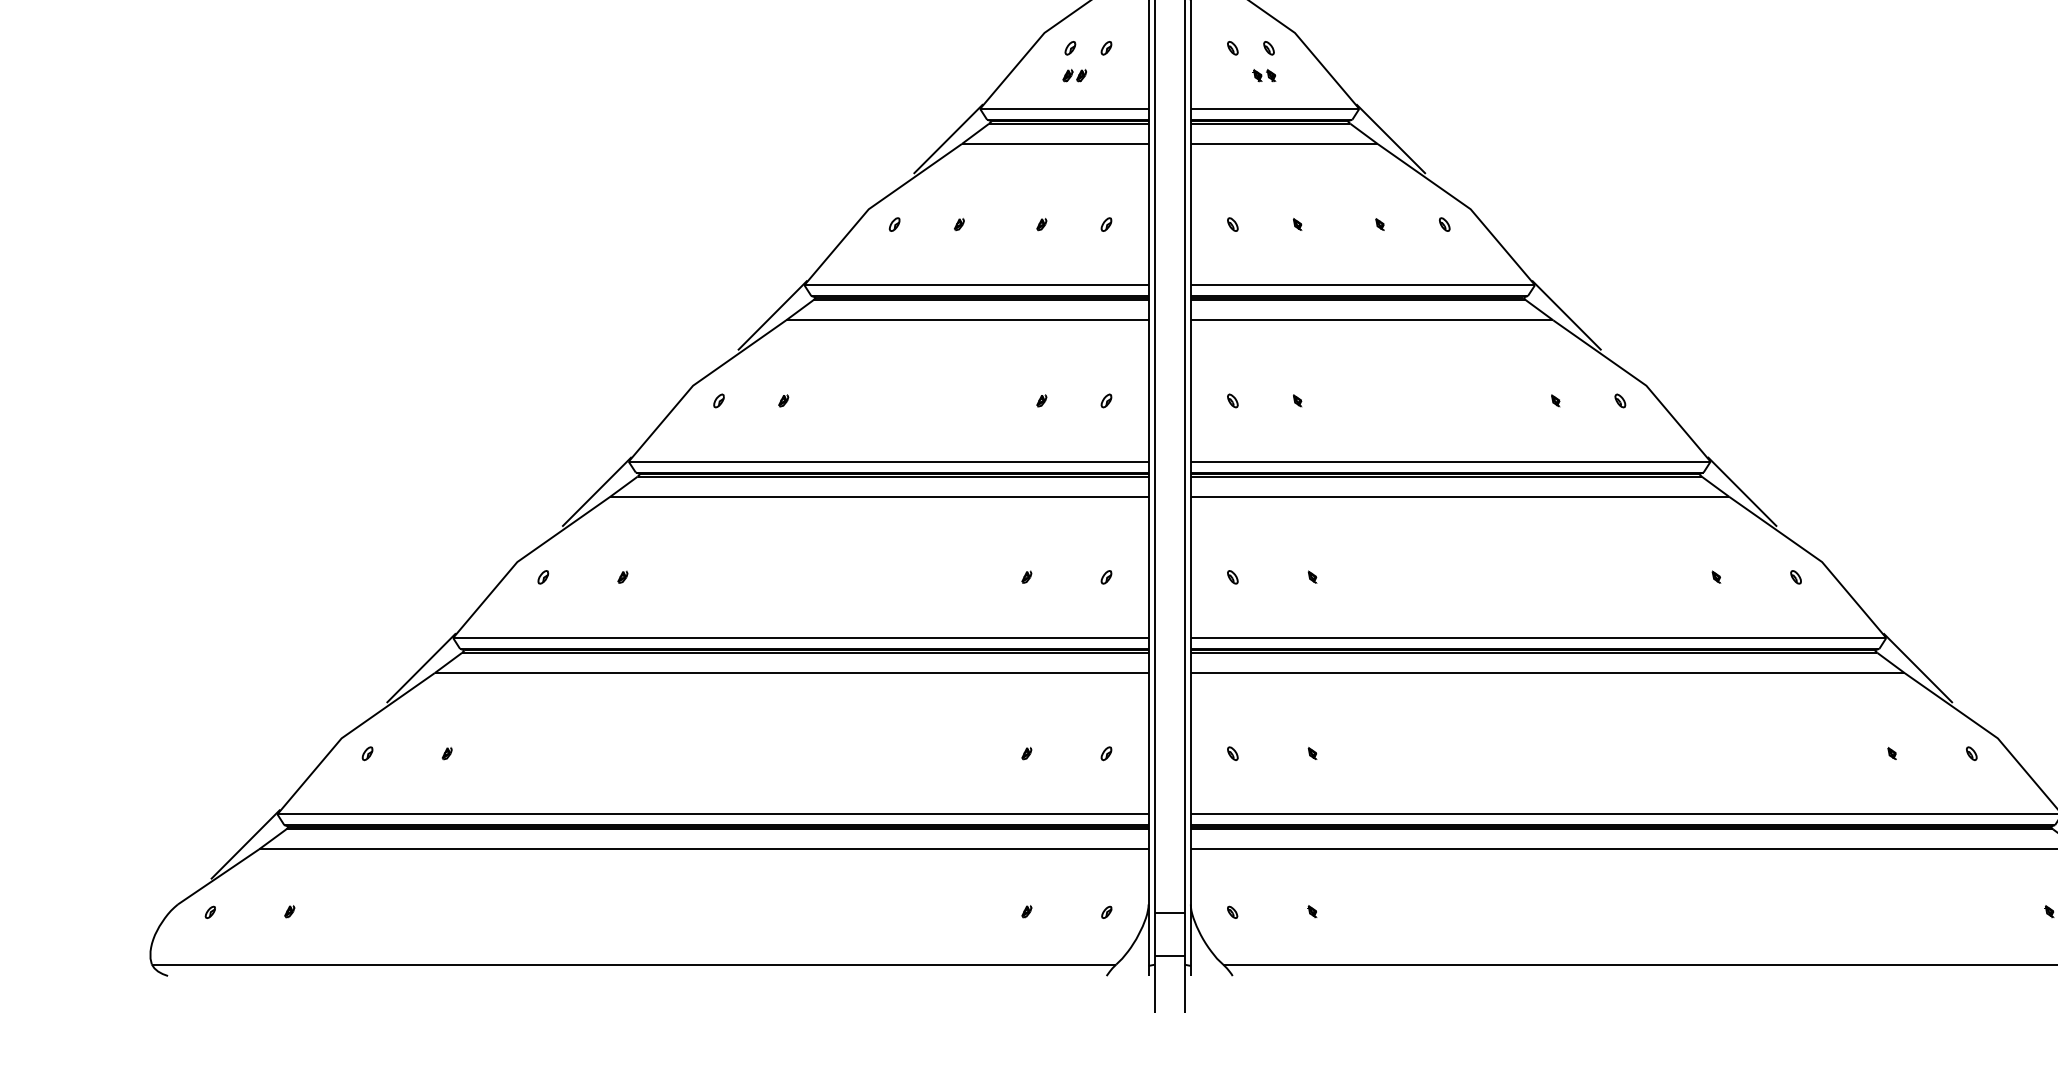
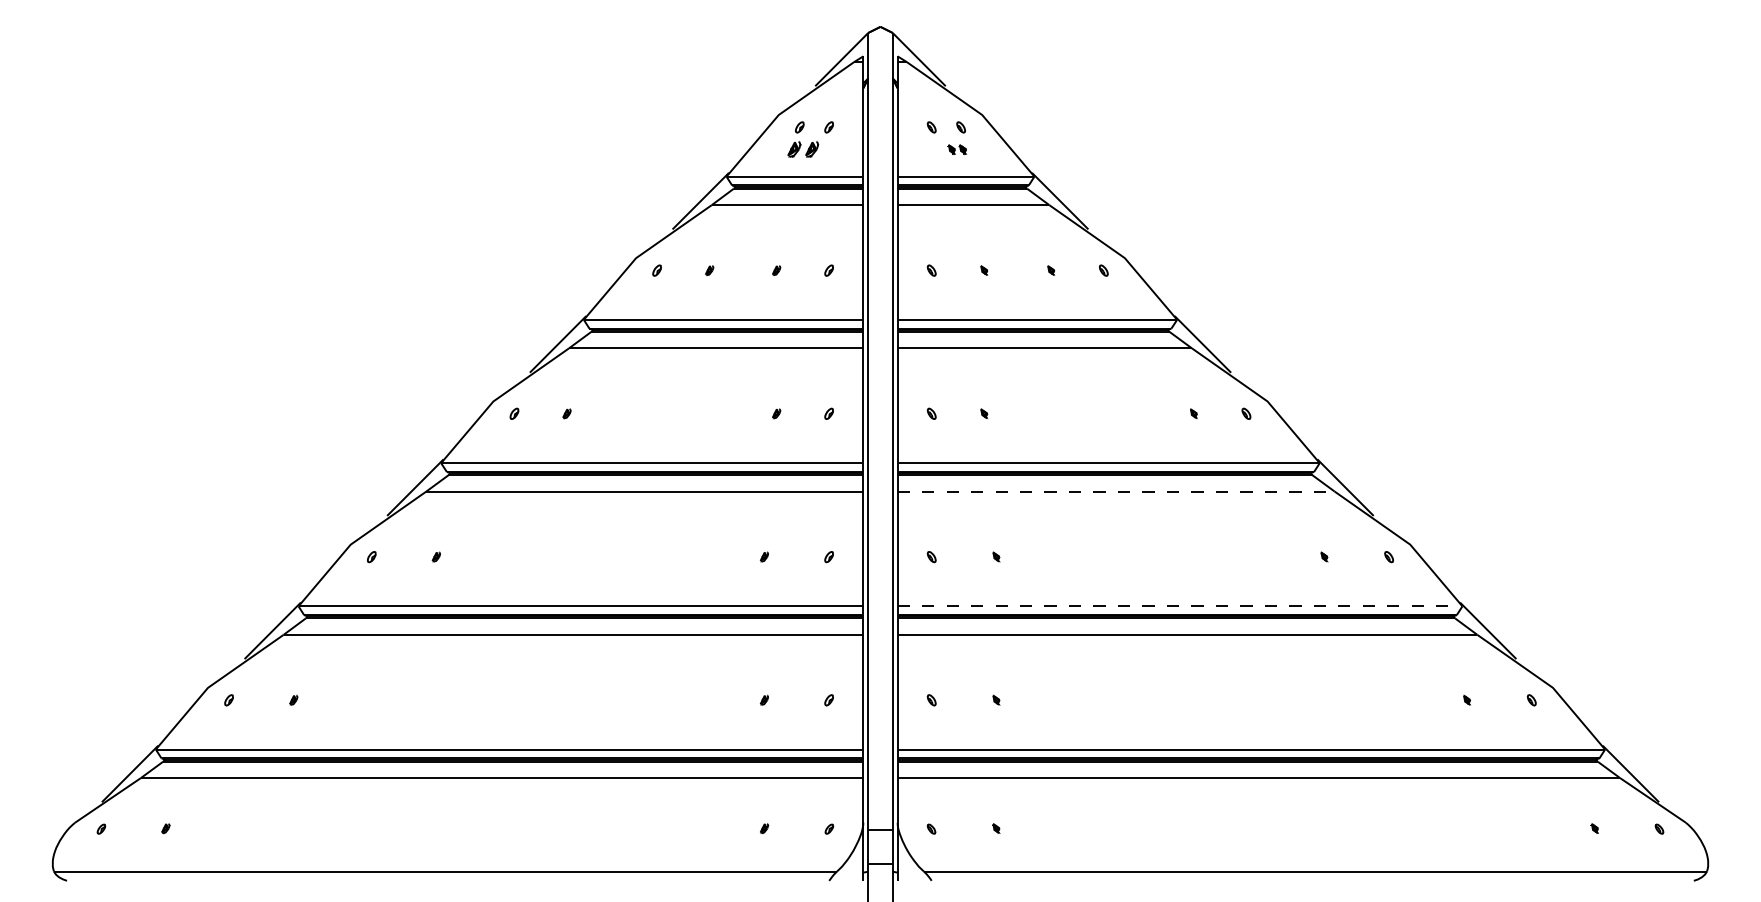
part: (1074, 75) -> (803, 149), size x1.6
line: (1460, 496) -> (1116, 491), solid -> dashed
line: (1539, 638) -> (1180, 606), solid -> dashed

